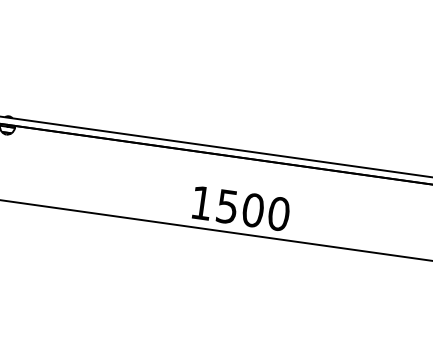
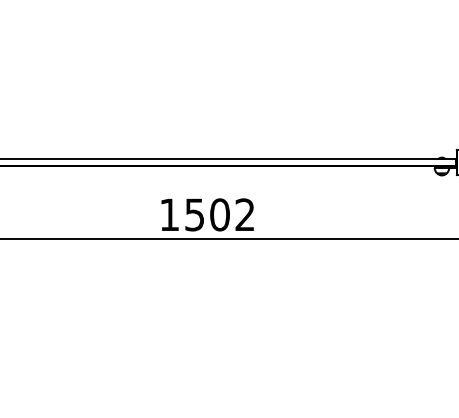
text: (279, 213) -> (245, 214), 1500 -> 1502

